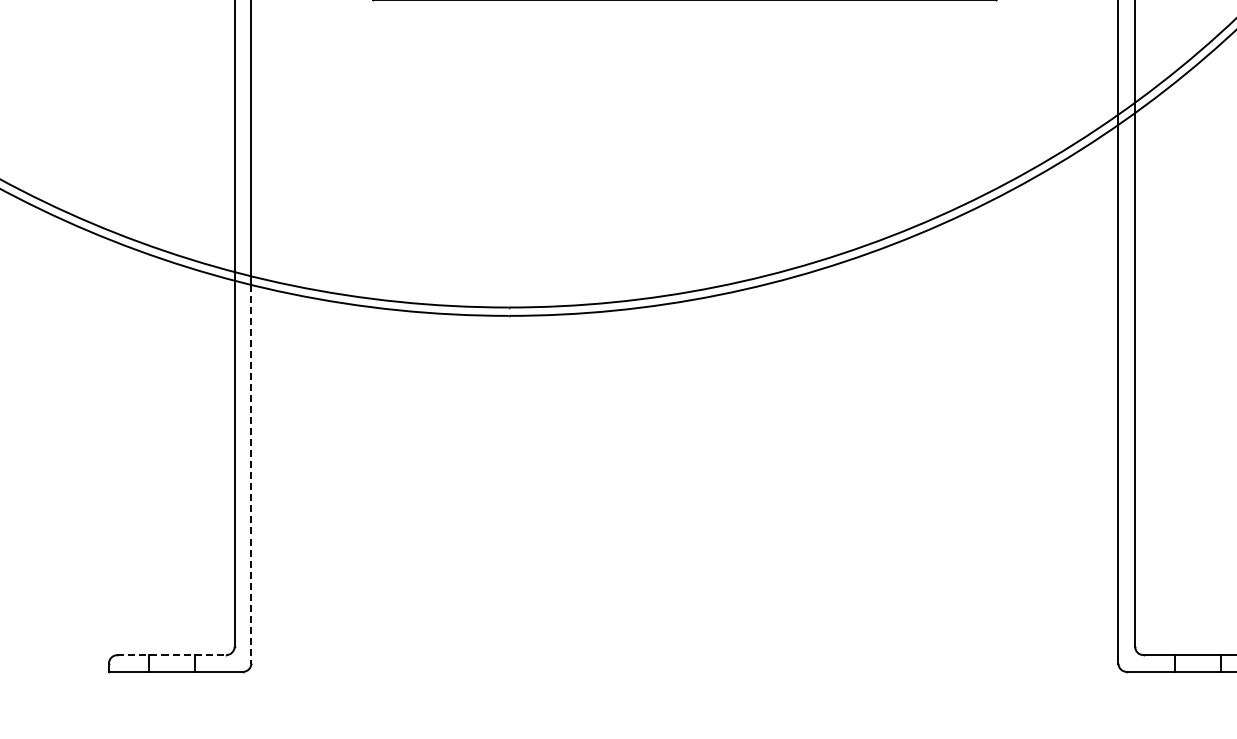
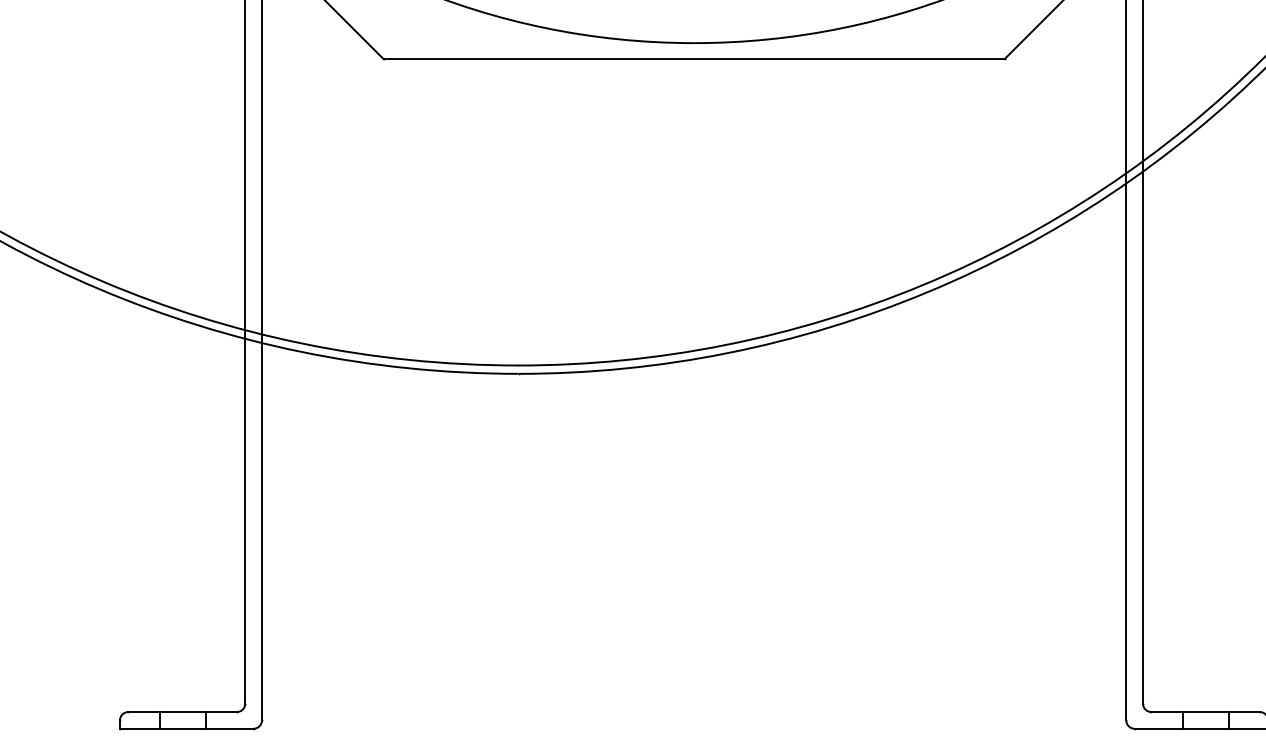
line: (250, 474) -> (261, 531), dashed -> solid
line: (172, 655) -> (183, 712), dashed -> solid

